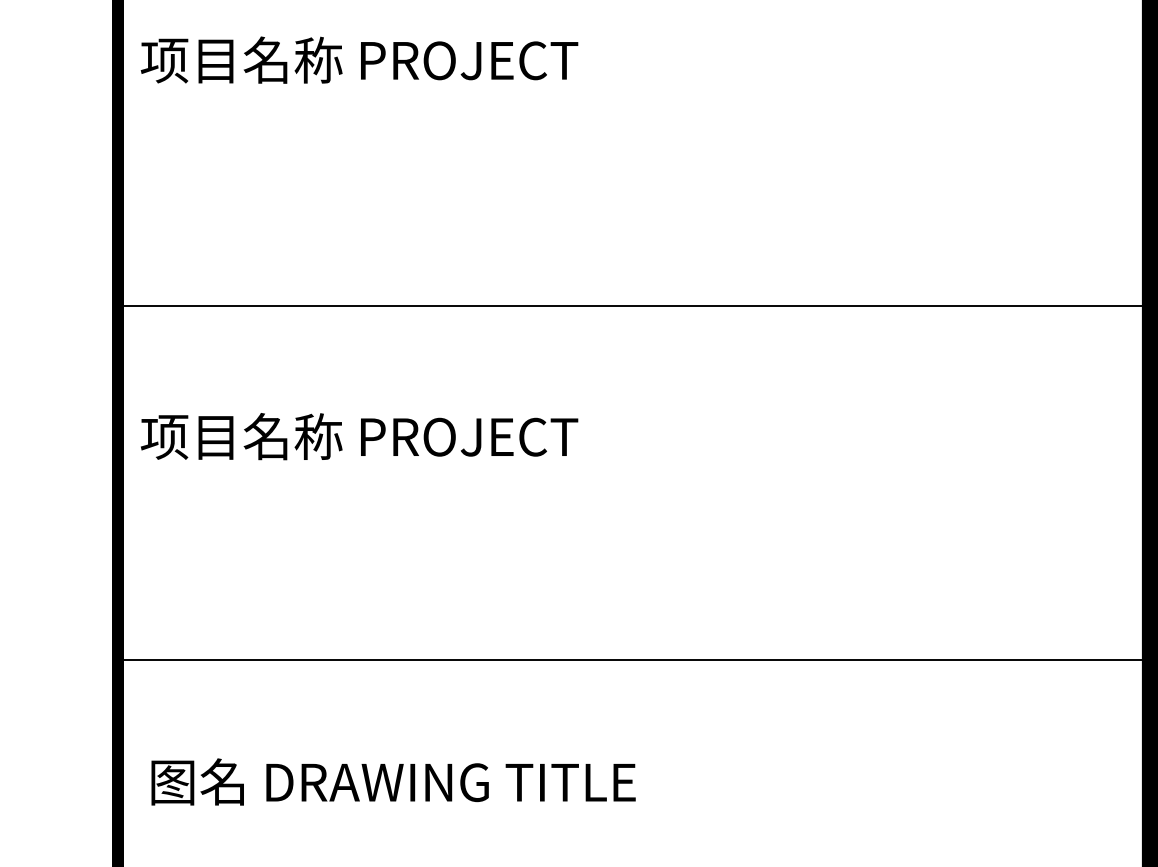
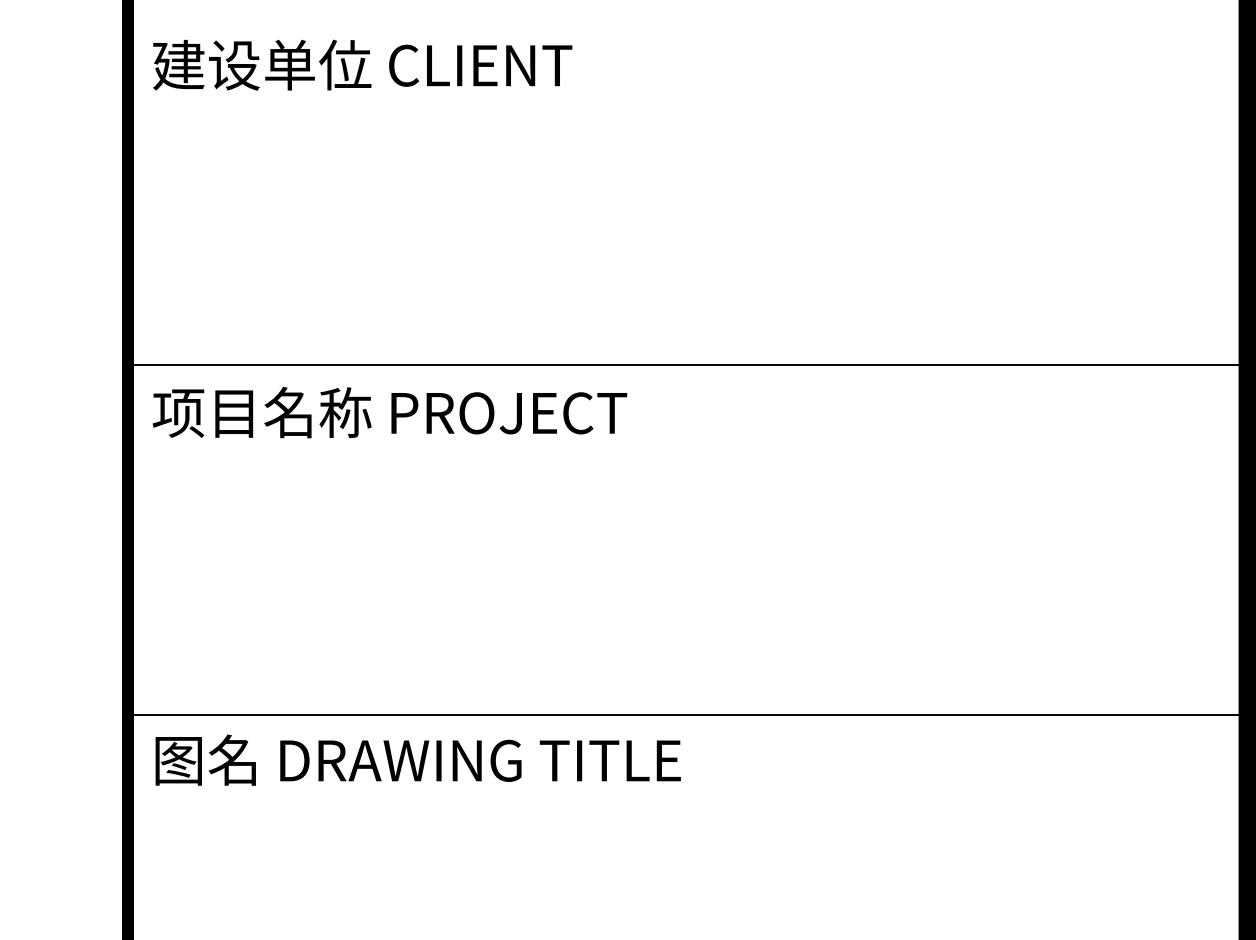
text: (359, 59) -> (389, 64), 项目名称 PROJECT -> 建设单位 CLIENT
line: (634, 305) -> (688, 364), moved
text: (359, 436) -> (389, 412), moved
text: (393, 781) -> (418, 759), moved

